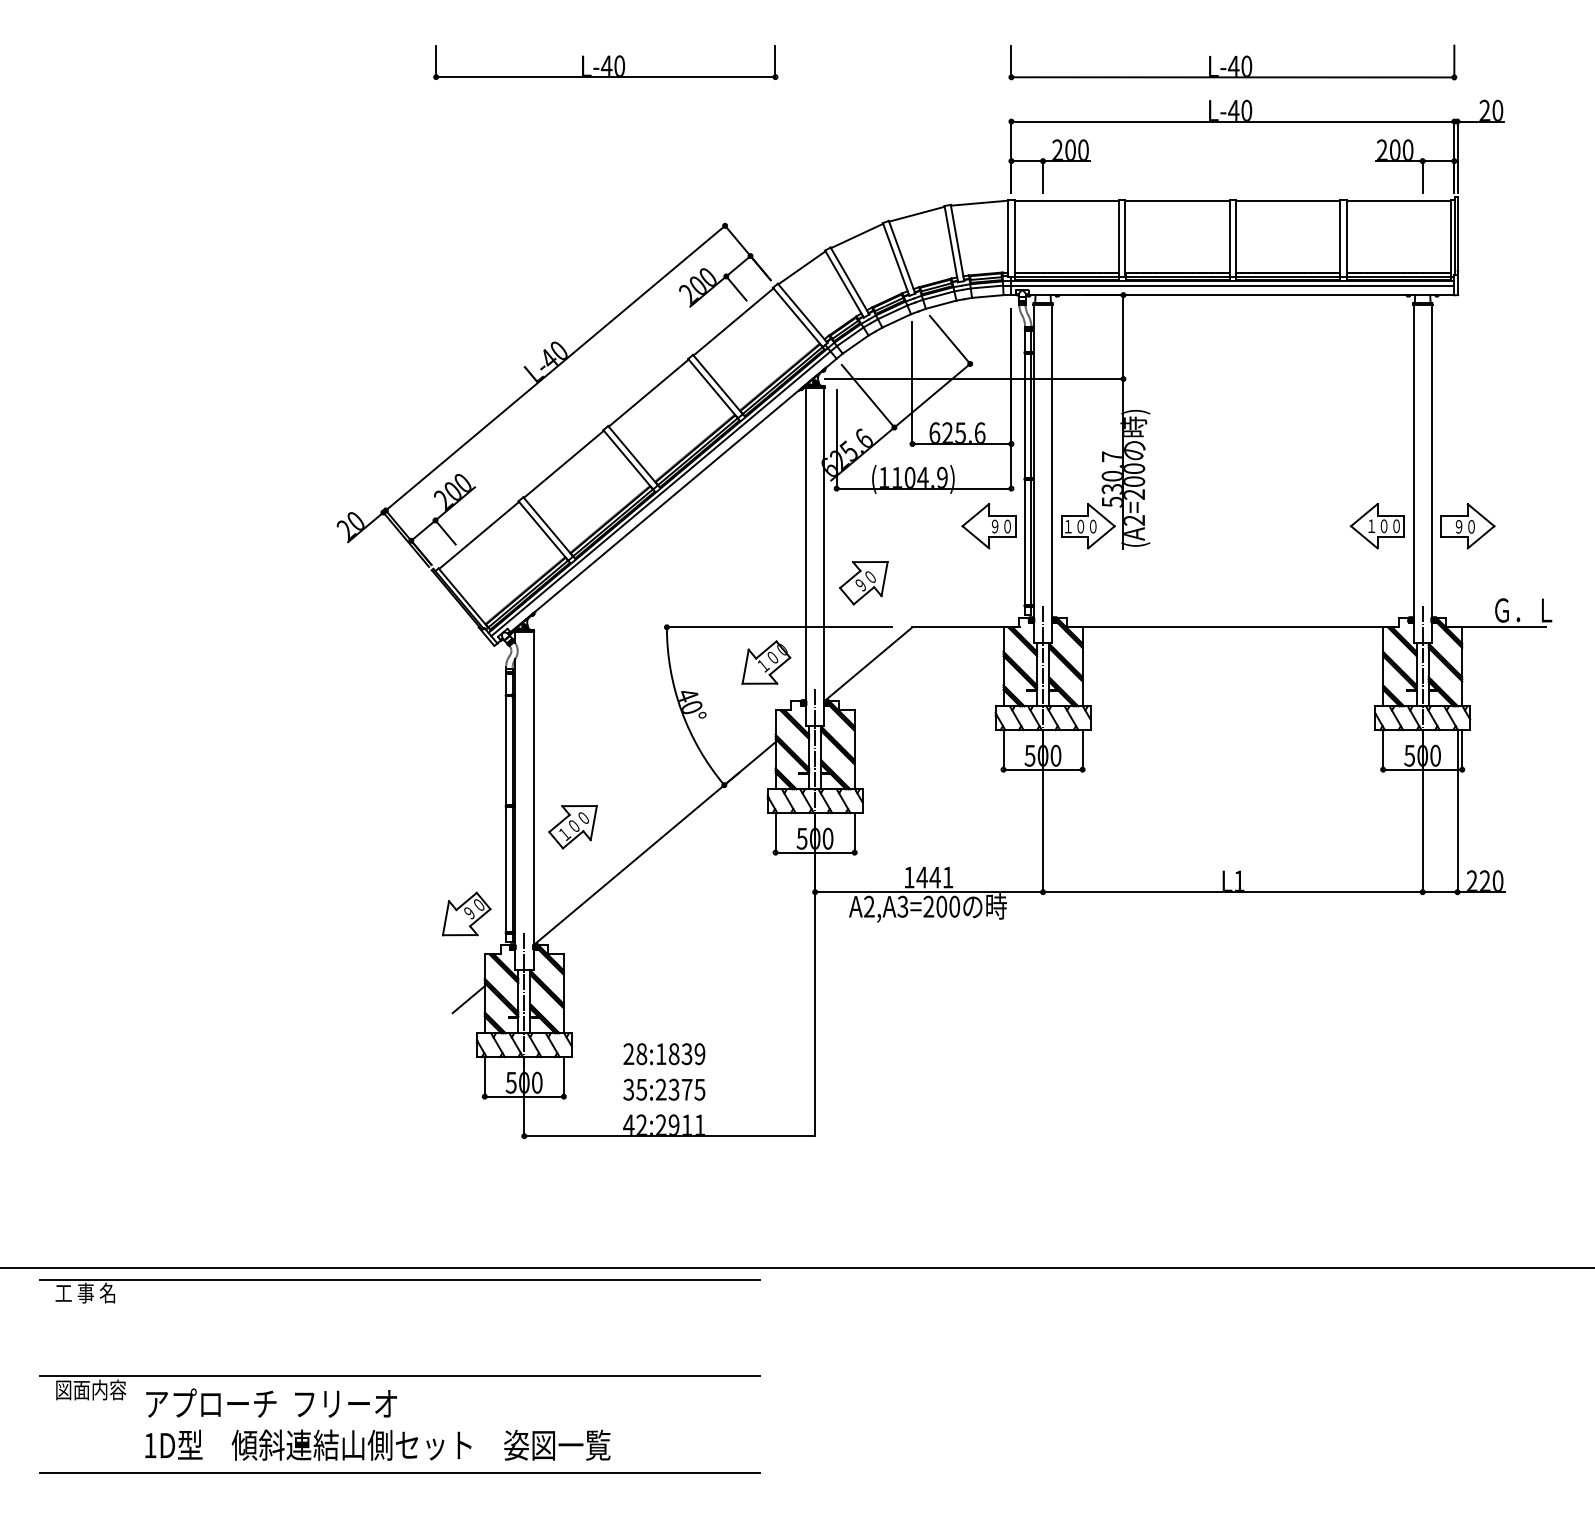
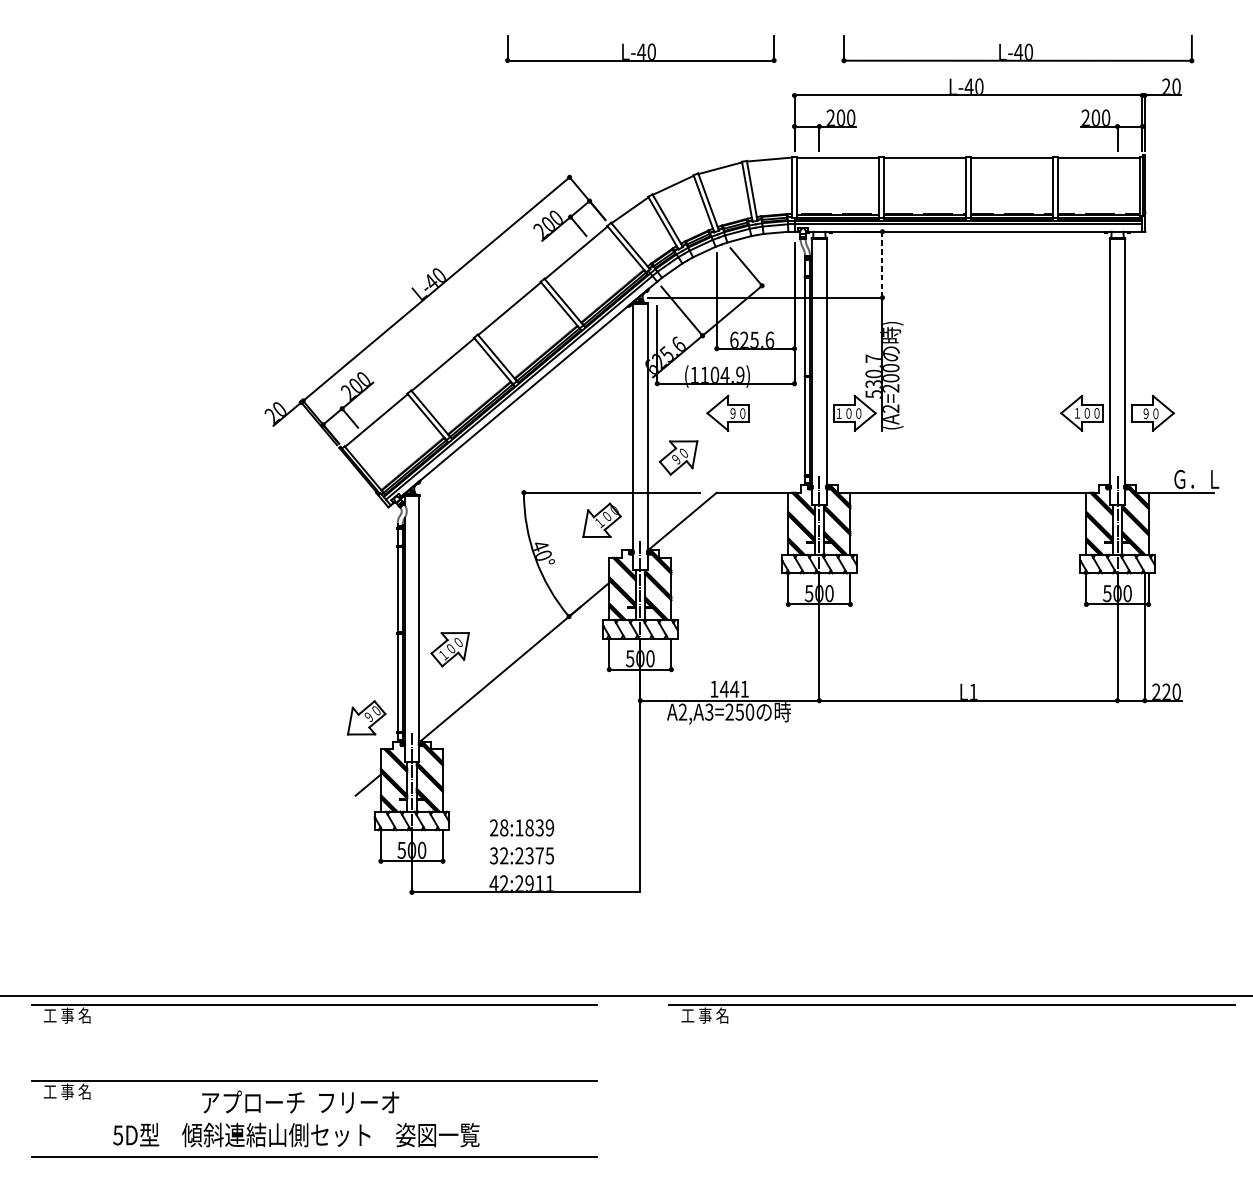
part: (605, 62) -> (640, 49), moved
part: (1232, 62) -> (1017, 49), moved
line: (1123, 337) -> (882, 265), solid -> dashed
part: (988, 526) -> (727, 413), moved
text: (941, 906) -> (739, 711), A2,A3=200 -> A2,A3=250
text: (641, 1089) -> (503, 855), 35:2375 -> 32:2375
part: (1211, 1280) -> (951, 1005), added
text: (90, 1389) -> (71, 1091), 図面内容 -> 工 事 名
text: (271, 1402) -> (300, 1101), moved
text: (149, 1445) -> (117, 1135), 1D -> 5D

